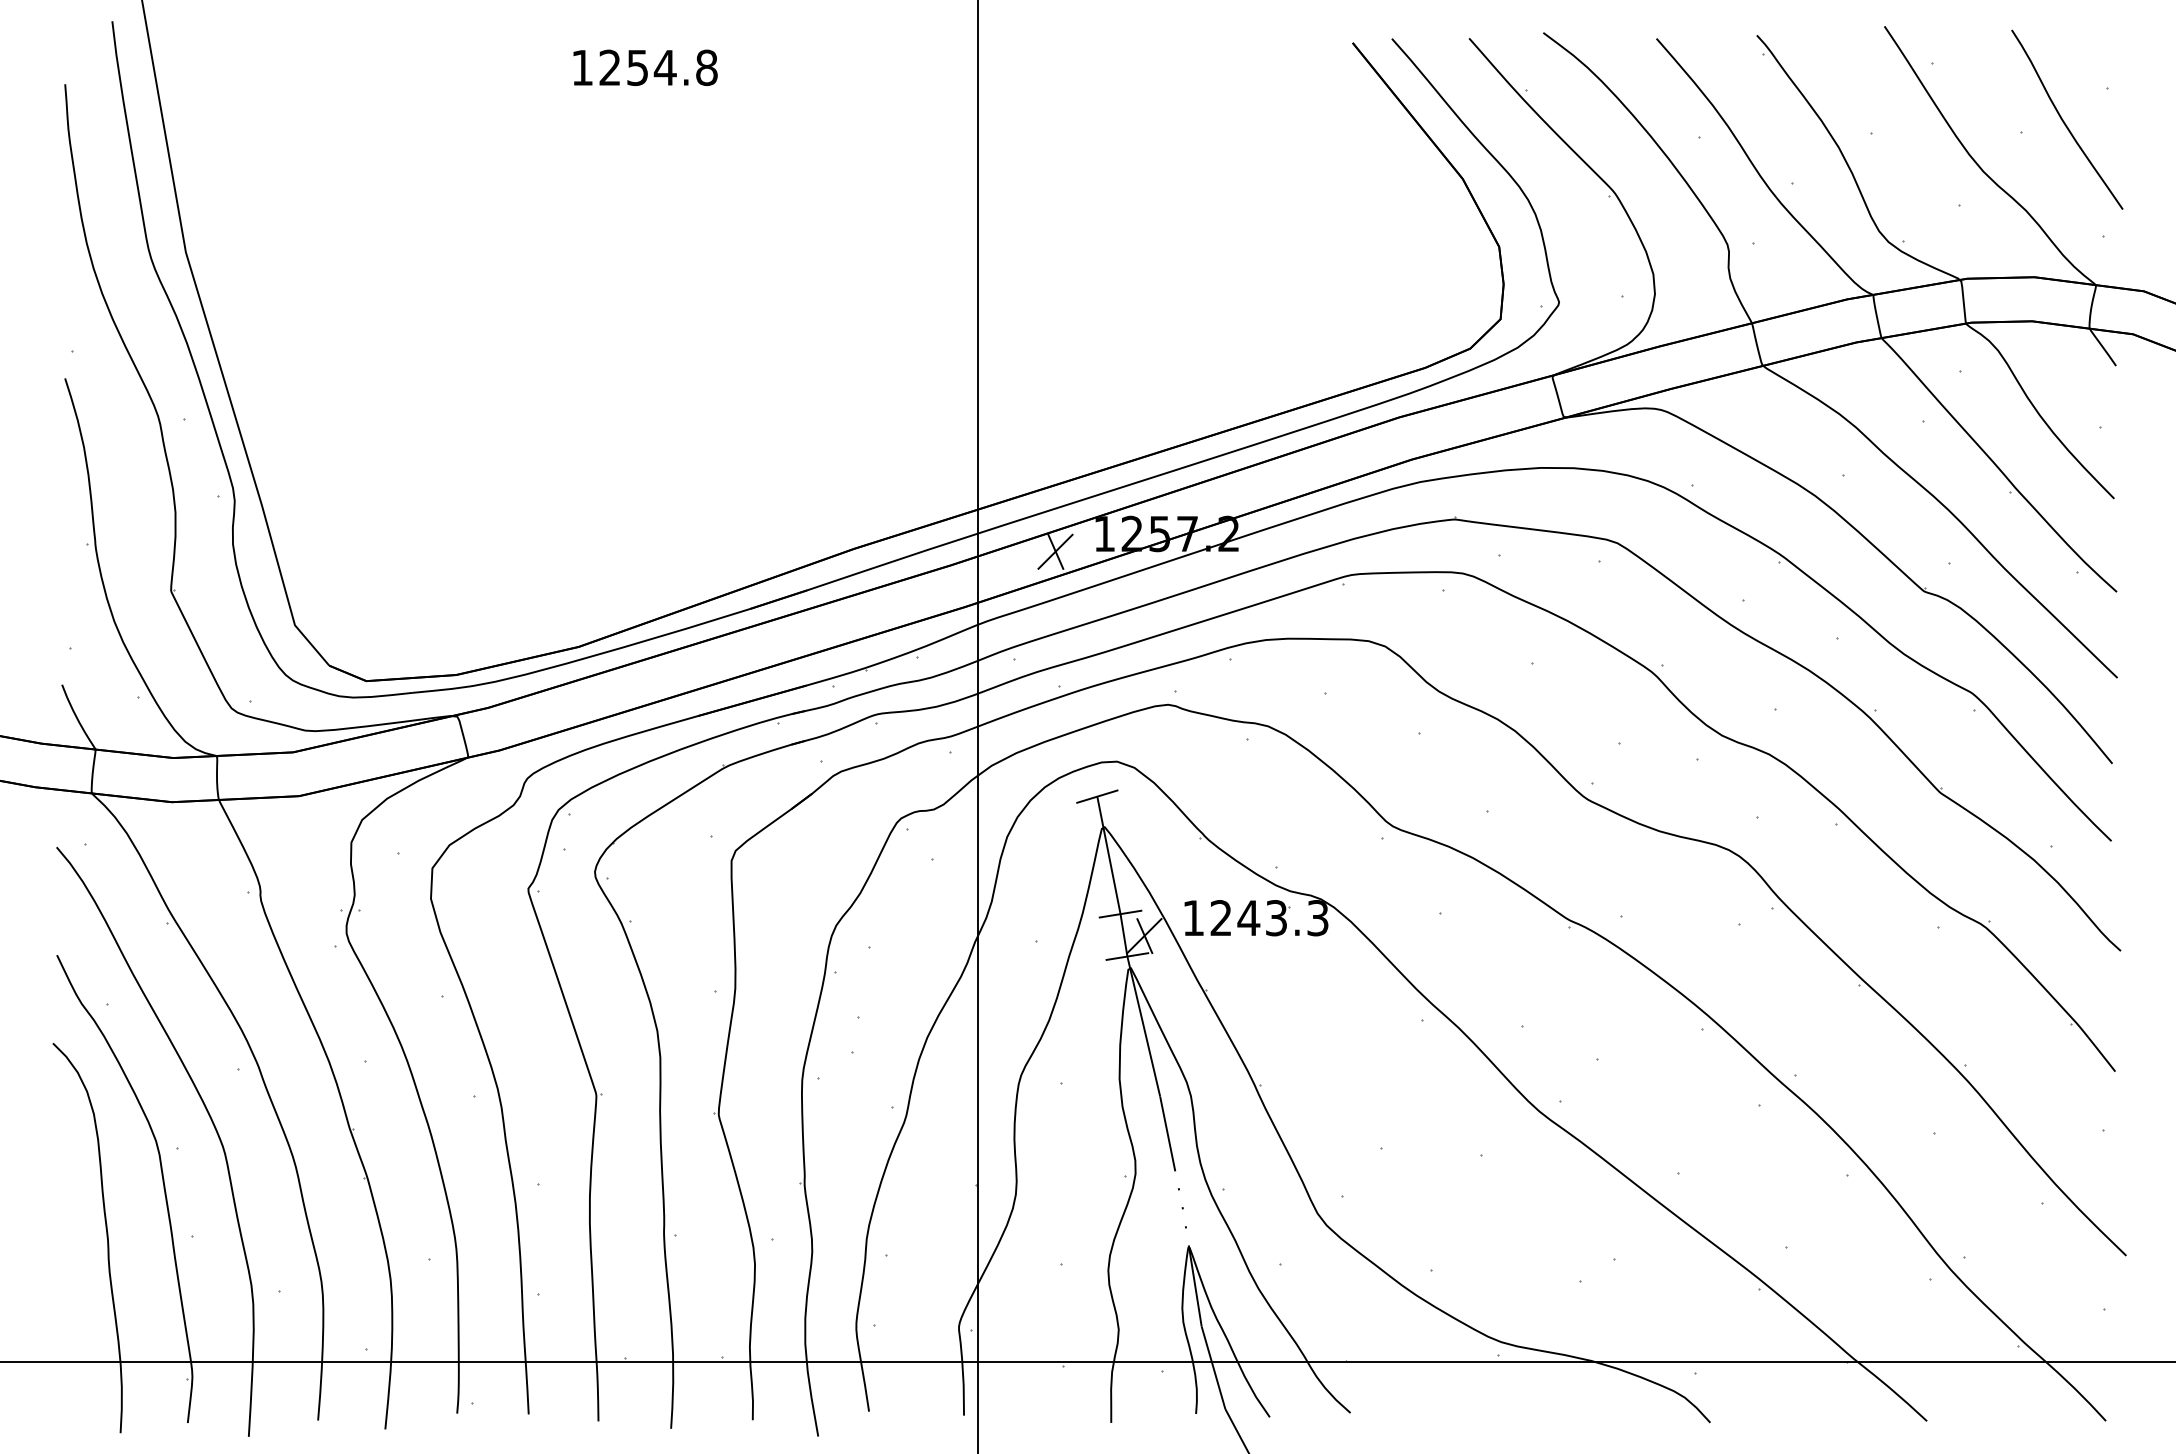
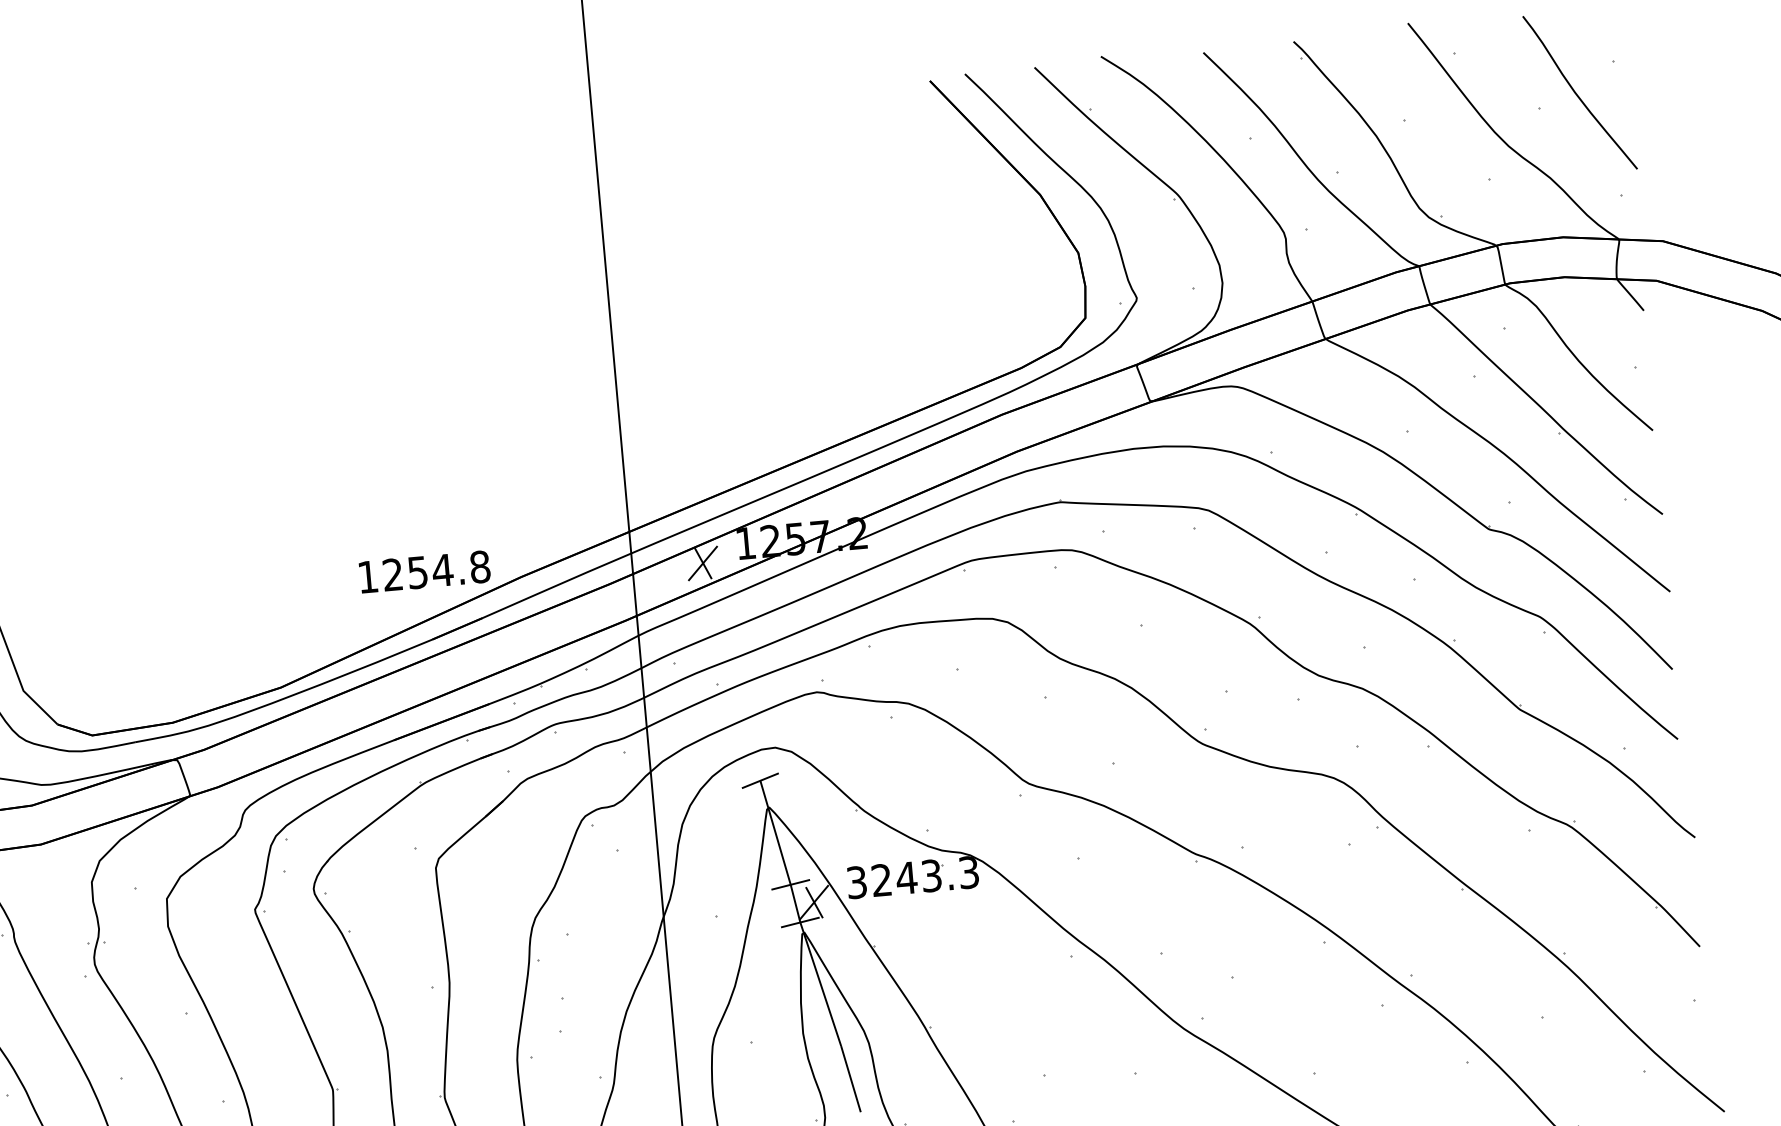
text: (645, 67) -> (424, 571), moved
text: (1193, 918) -> (856, 882), 1243.3 -> 3243.3

